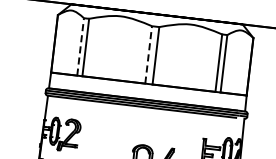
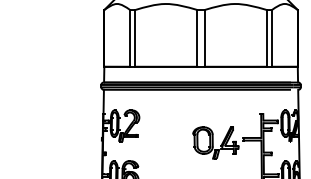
line: (81, 46) -> (130, 37), dashed -> solid
line: (148, 53) -> (197, 37), dashed -> solid

